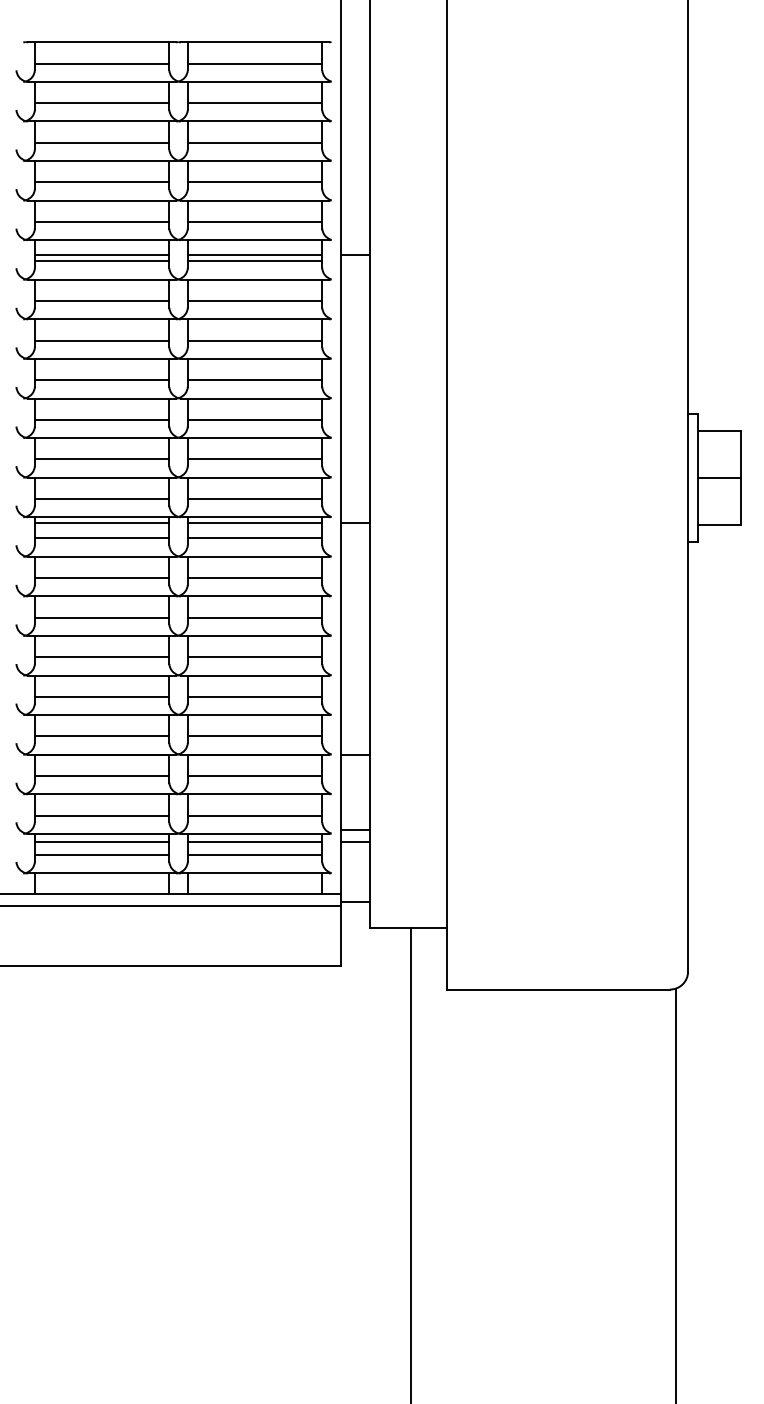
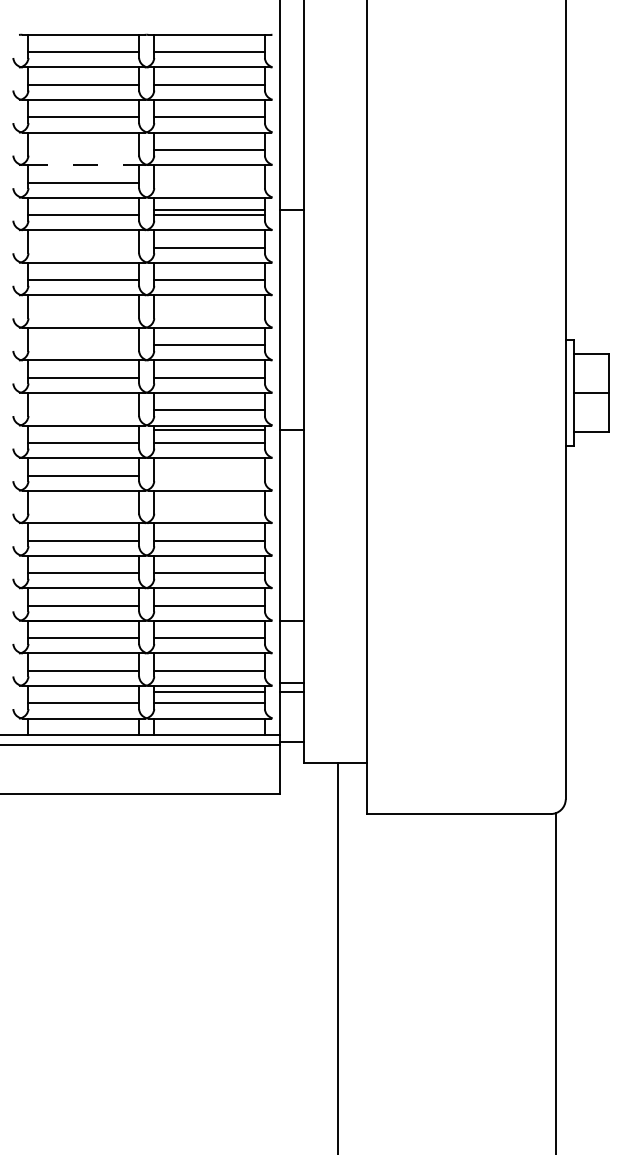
line: (101, 182) -> (83, 150), removed
line: (101, 201) -> (83, 165), solid -> dashed
line: (254, 221) -> (209, 182), removed
line: (101, 255) -> (83, 210), removed
line: (101, 300) -> (83, 247), removed
line: (101, 379) -> (83, 312), removed
line: (254, 379) -> (209, 312), removed
line: (101, 419) -> (83, 345), removed
line: (101, 498) -> (83, 410), removed
line: (101, 523) -> (83, 430), removed
line: (254, 577) -> (209, 475), removed
line: (101, 618) -> (83, 508), removed
line: (254, 618) -> (209, 508), removed
line: (101, 841) -> (83, 692), removed

